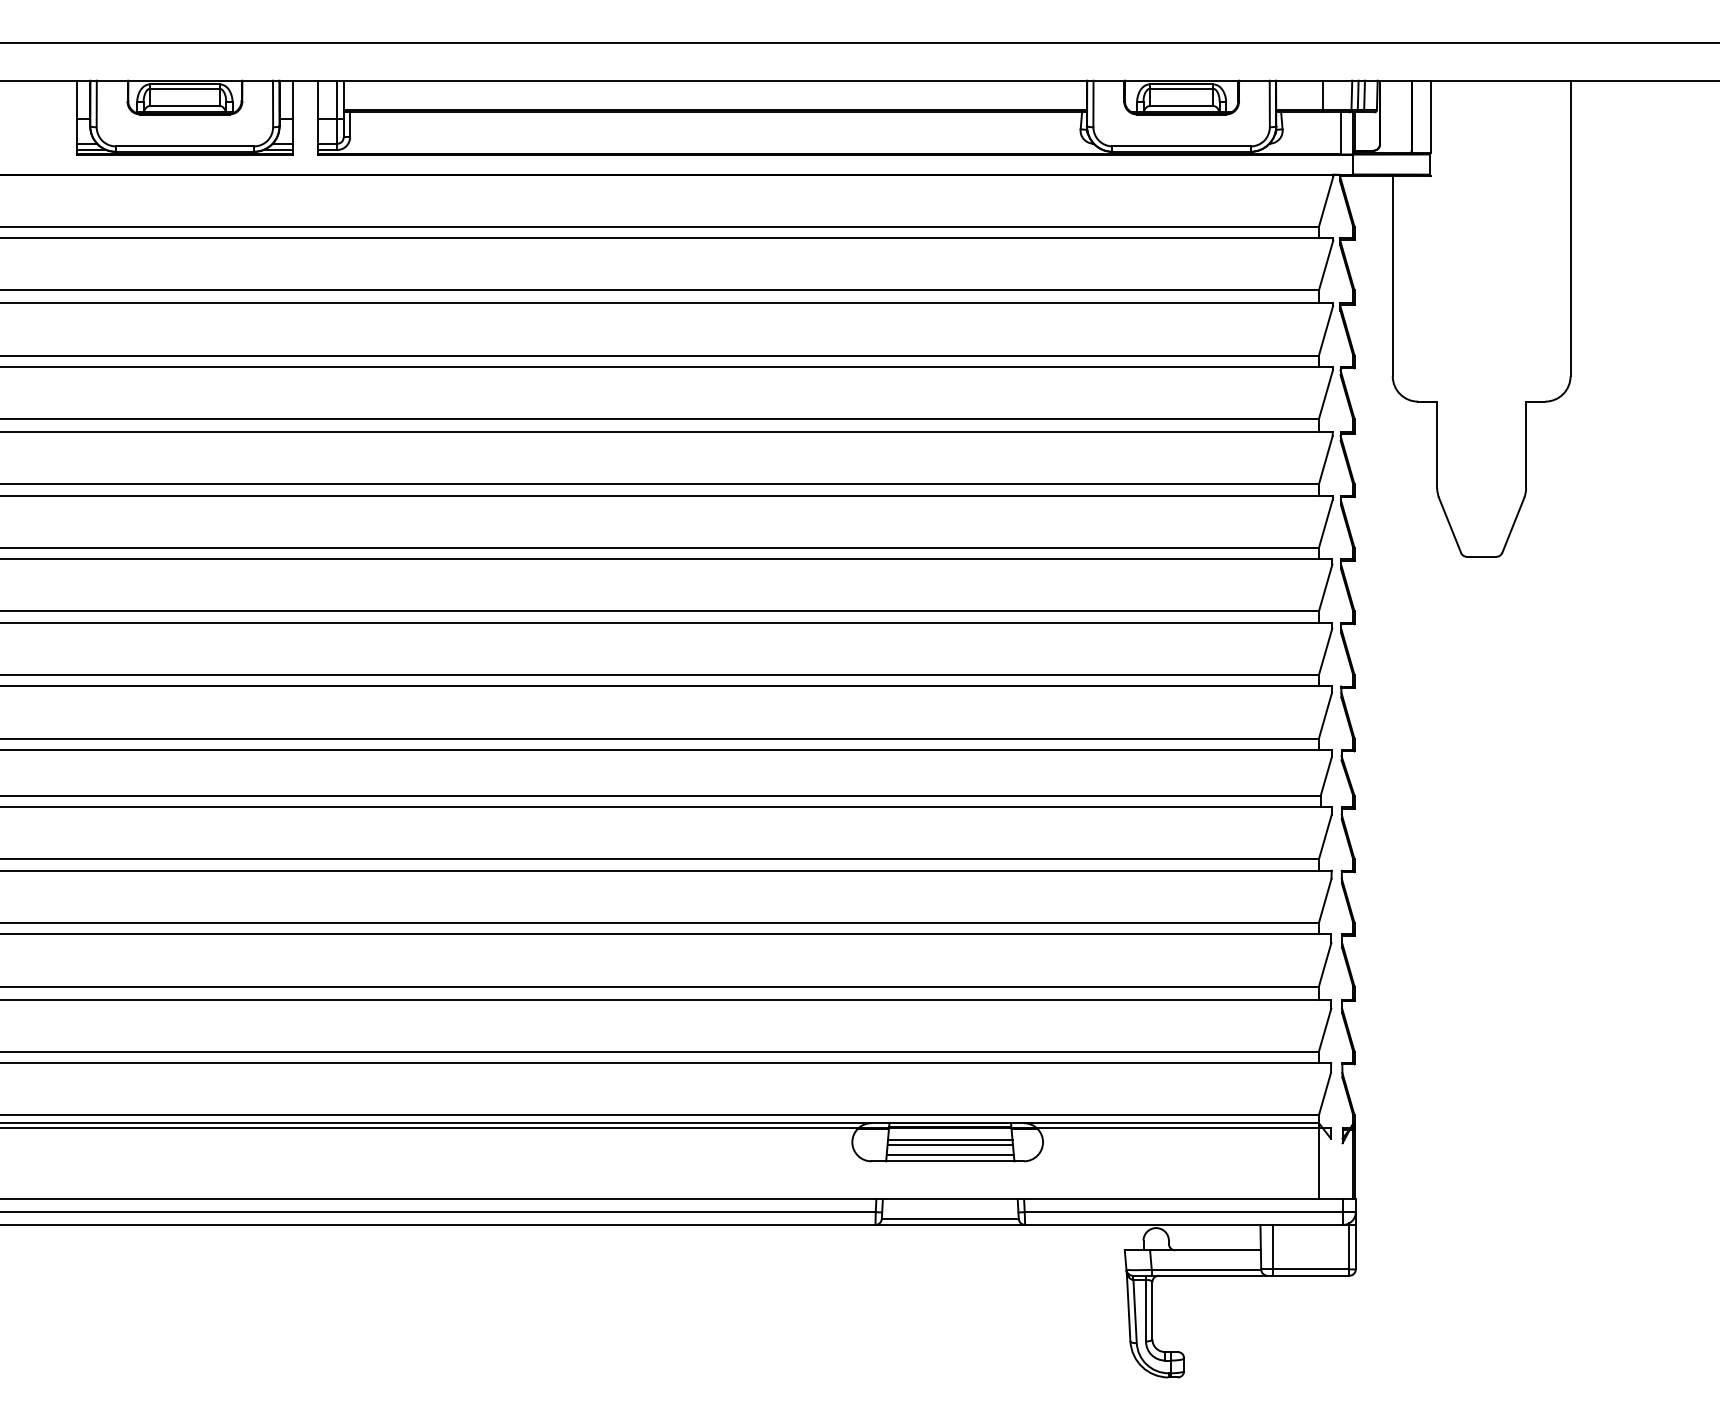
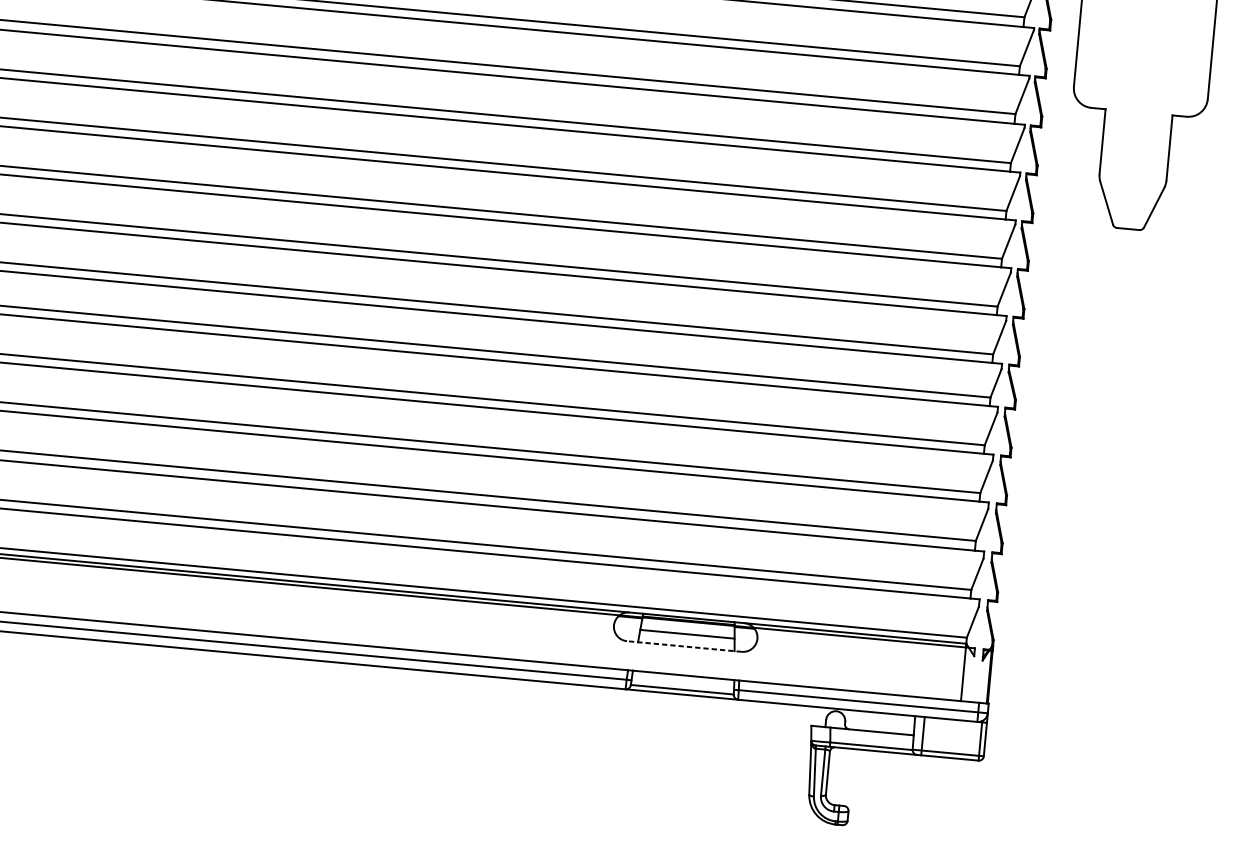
line: (949, 1140) -> (687, 630), removed
line: (949, 1154) -> (686, 641), removed
line: (947, 1161) -> (684, 646), solid -> dashed

